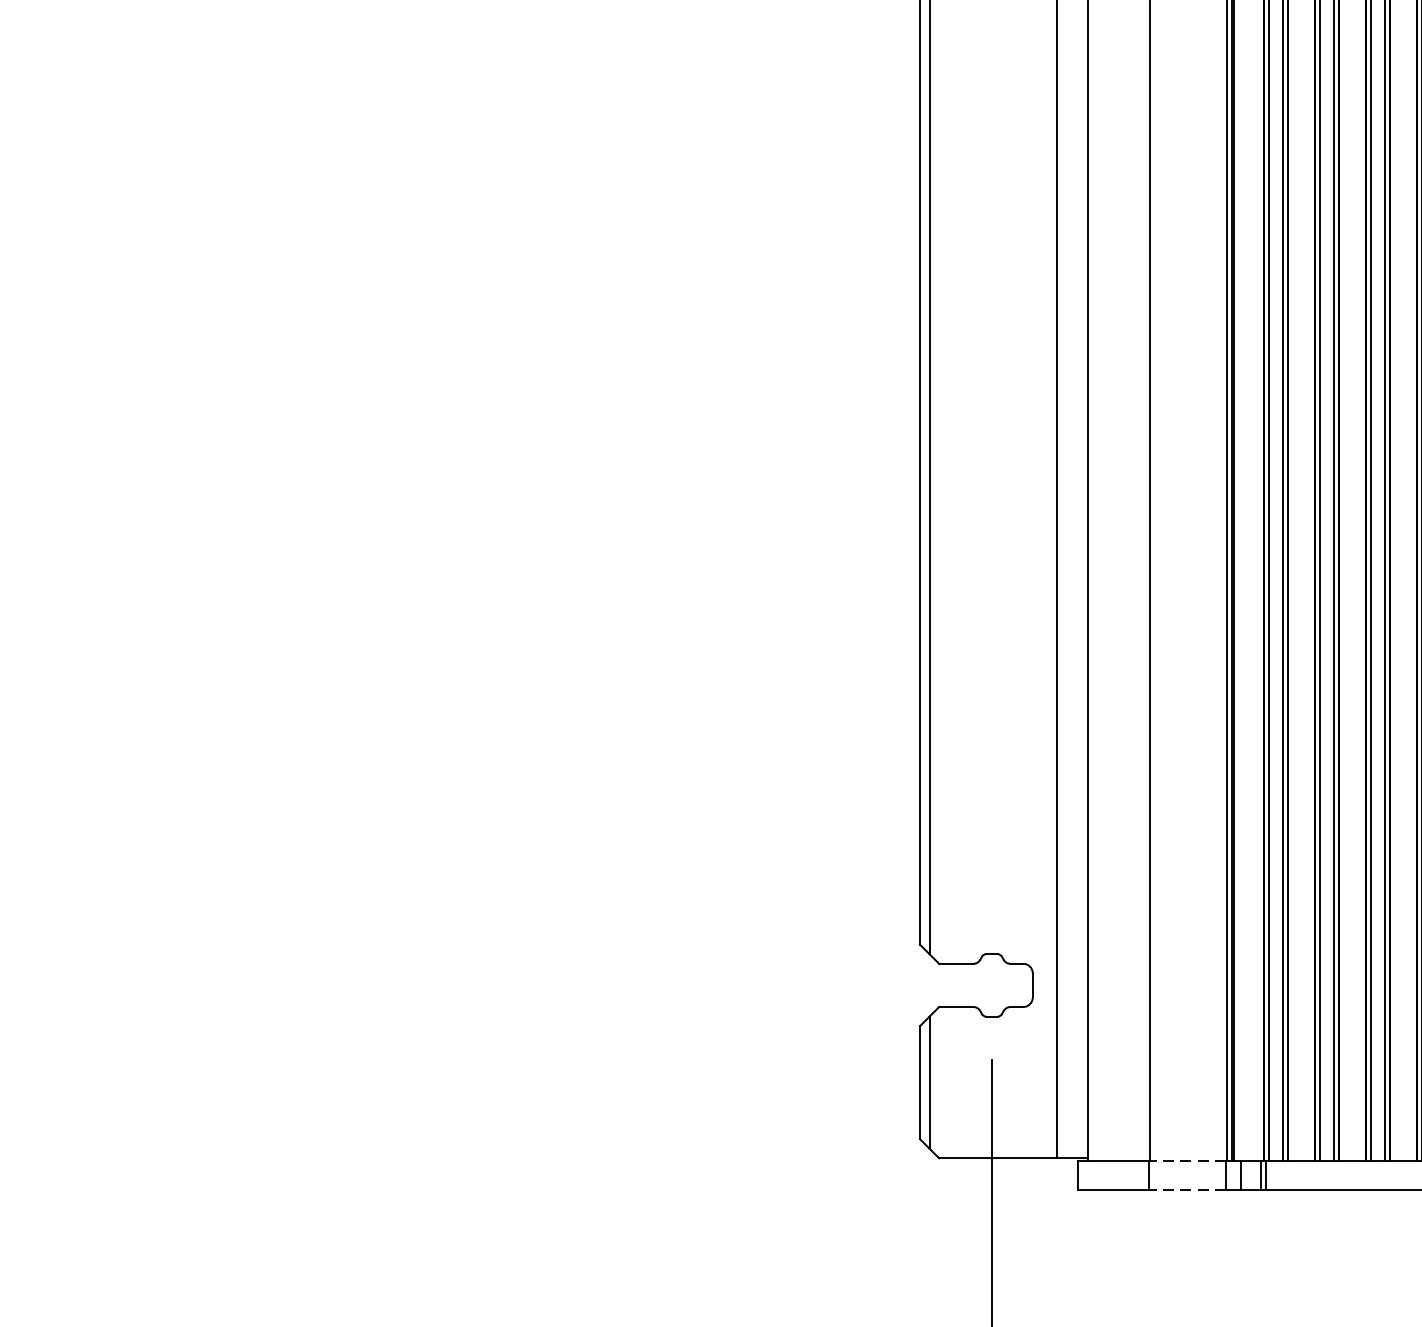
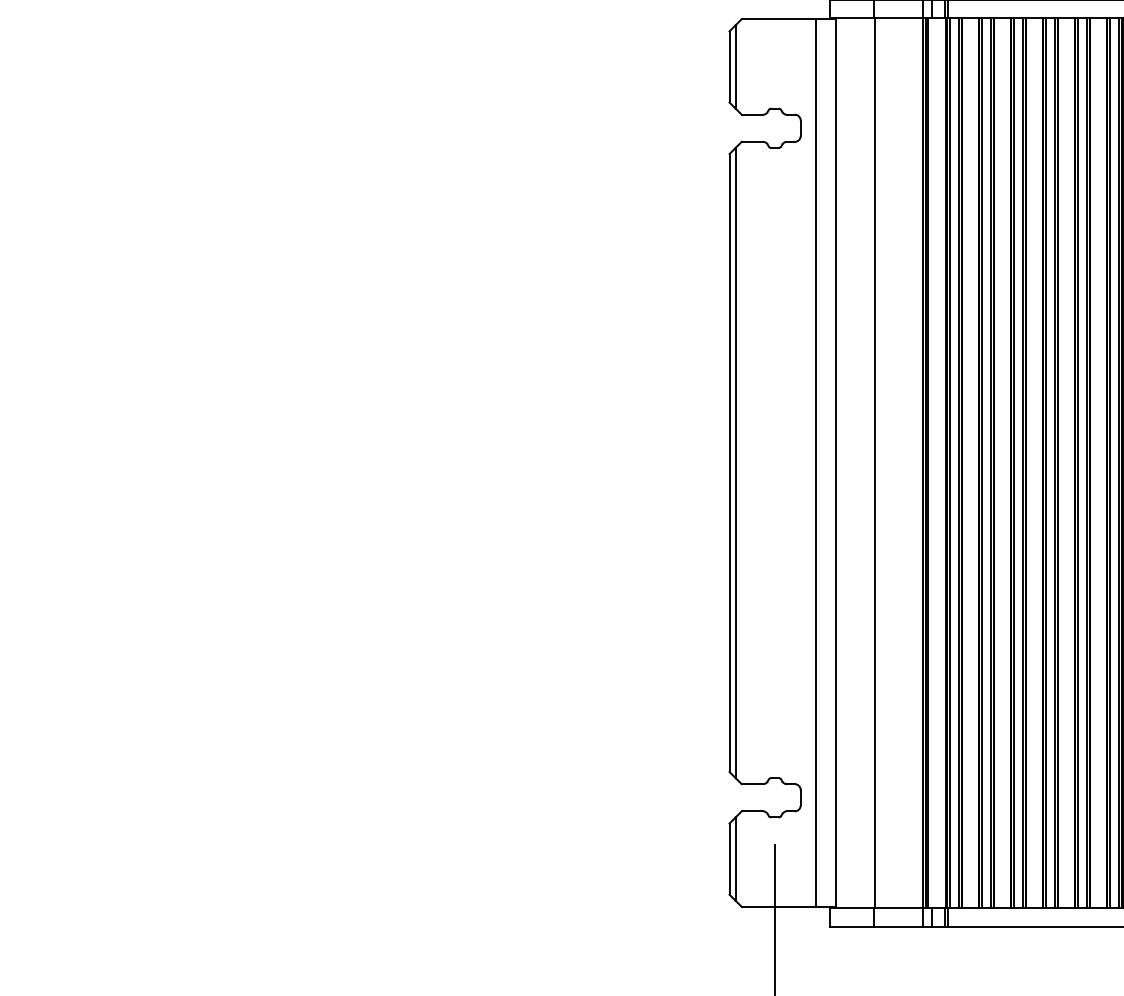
line: (1187, 1160) -> (898, 908), dashed -> solid
line: (1187, 1189) -> (898, 926), dashed -> solid

